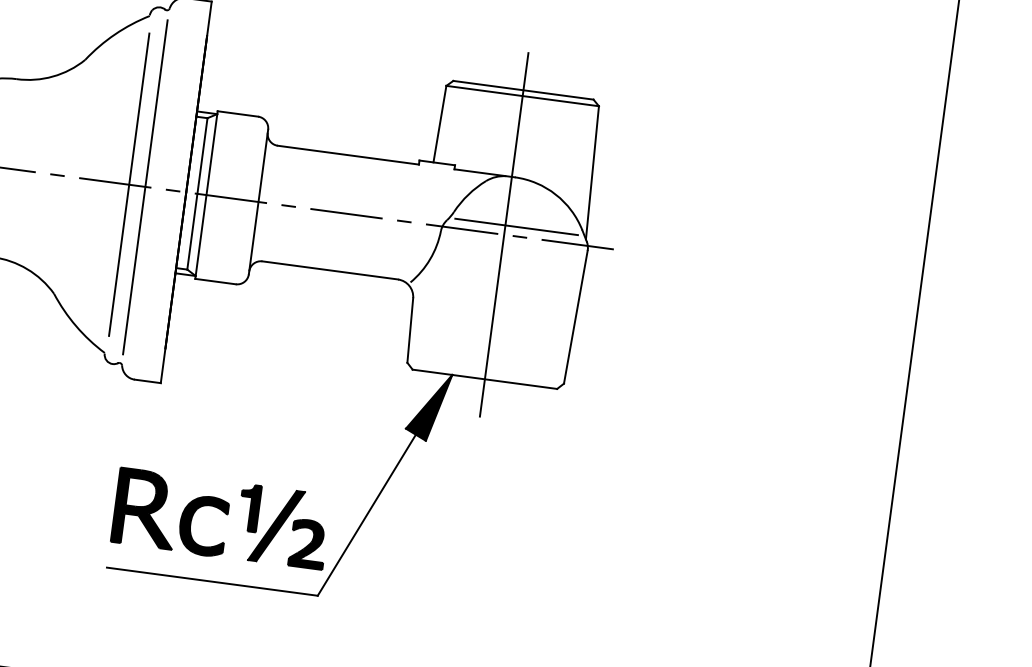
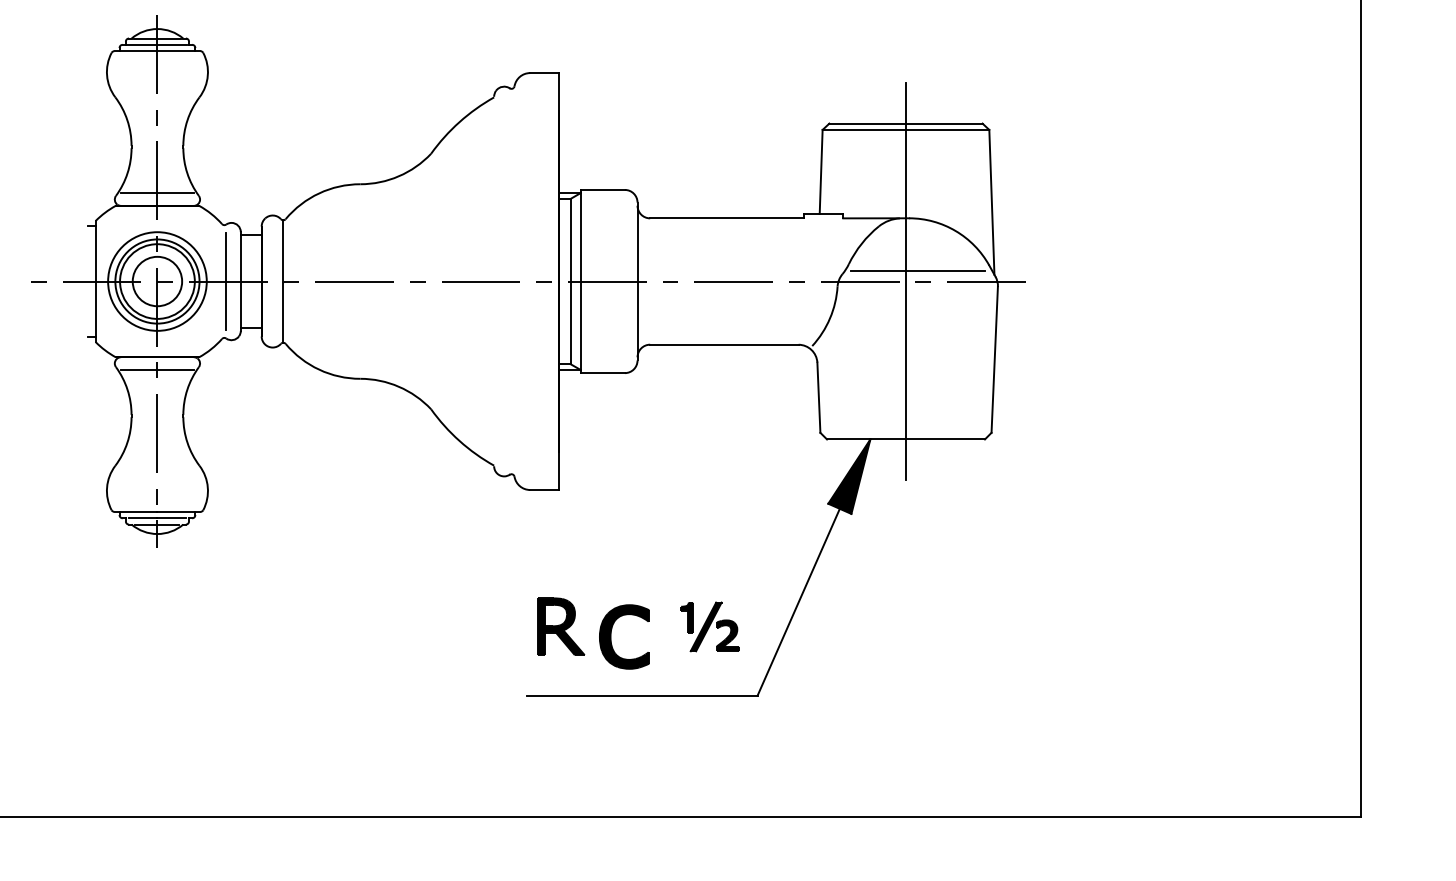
line: (129, 184) -> (496, 281), removed
line: (145, 186) -> (513, 281), removed
part: (146, 508) -> (561, 626), size x0.7
part: (283, 526) -> (710, 626), size x0.6

